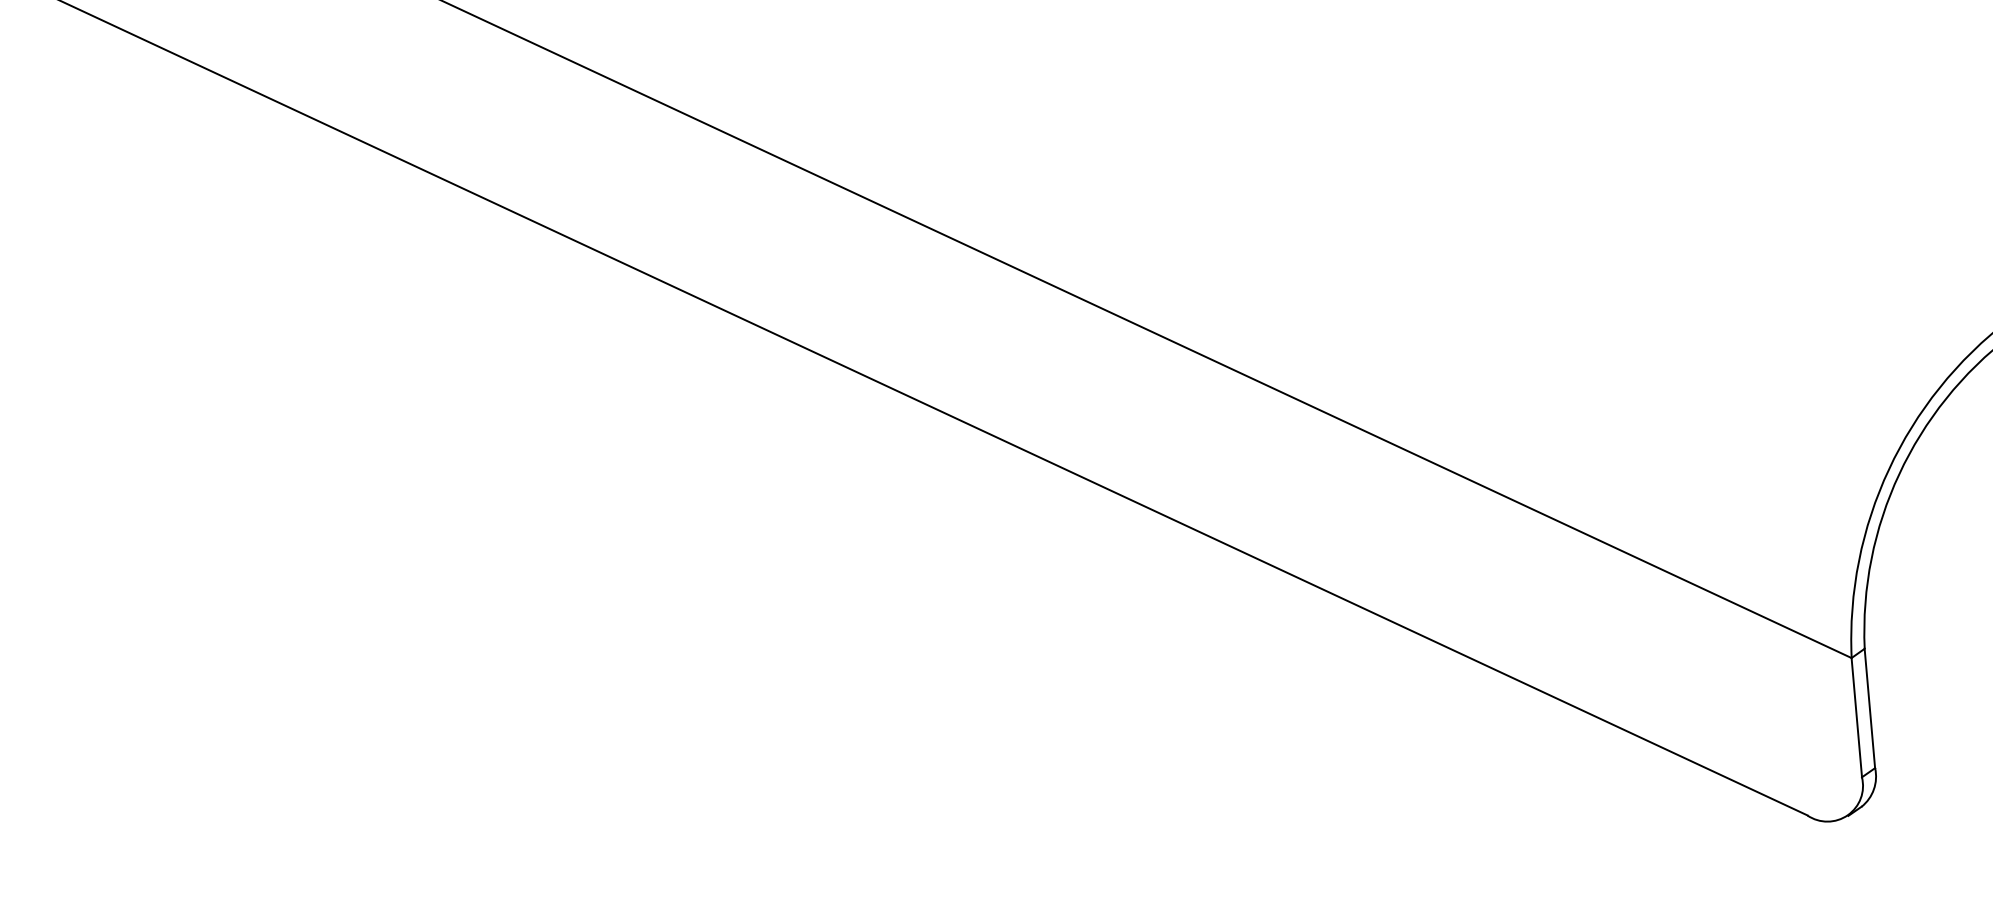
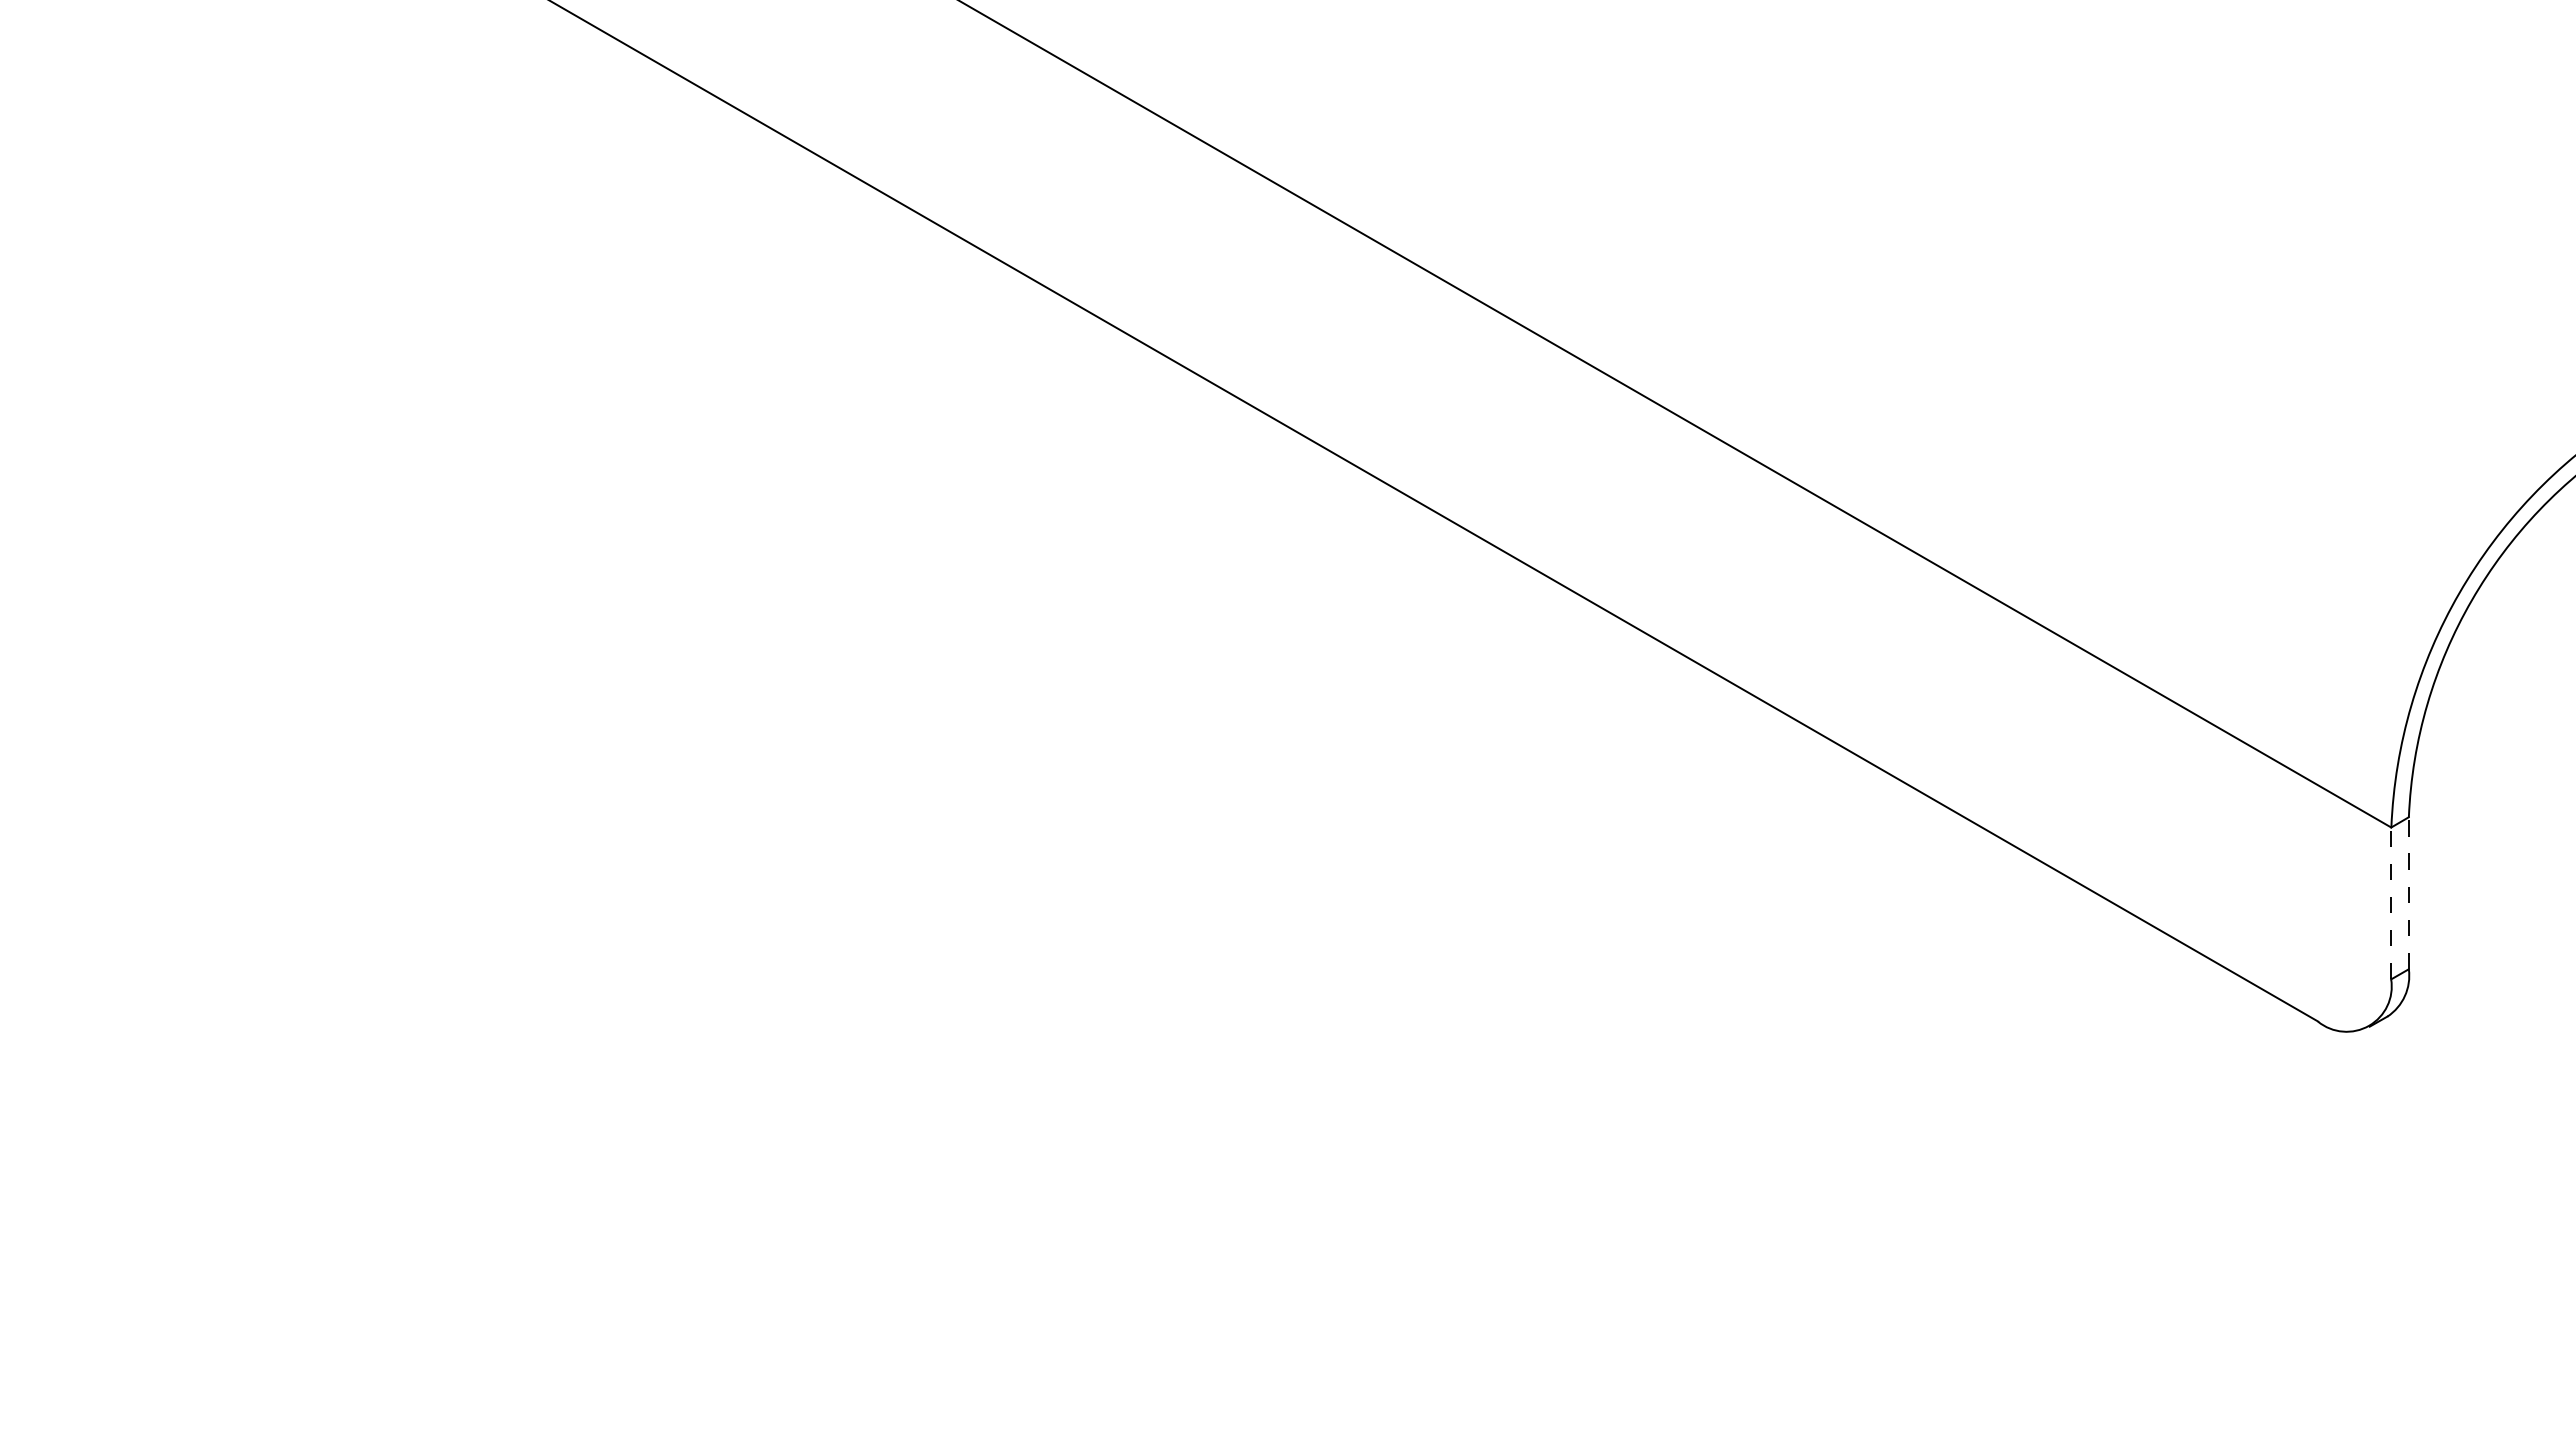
line: (1869, 707) -> (2408, 892), solid -> dashed
line: (1856, 717) -> (2391, 903), solid -> dashed

